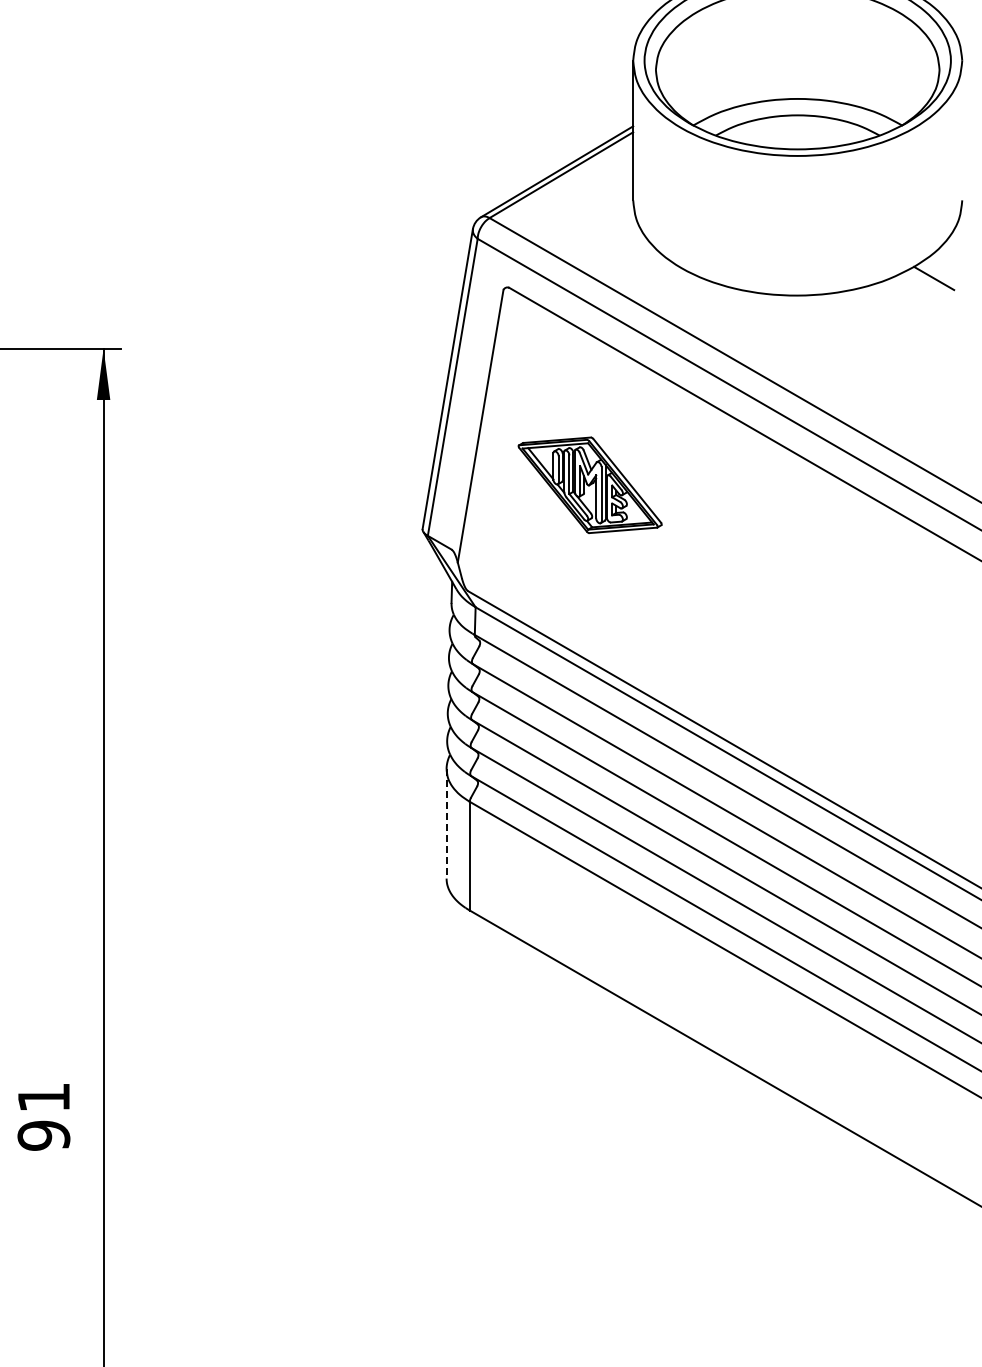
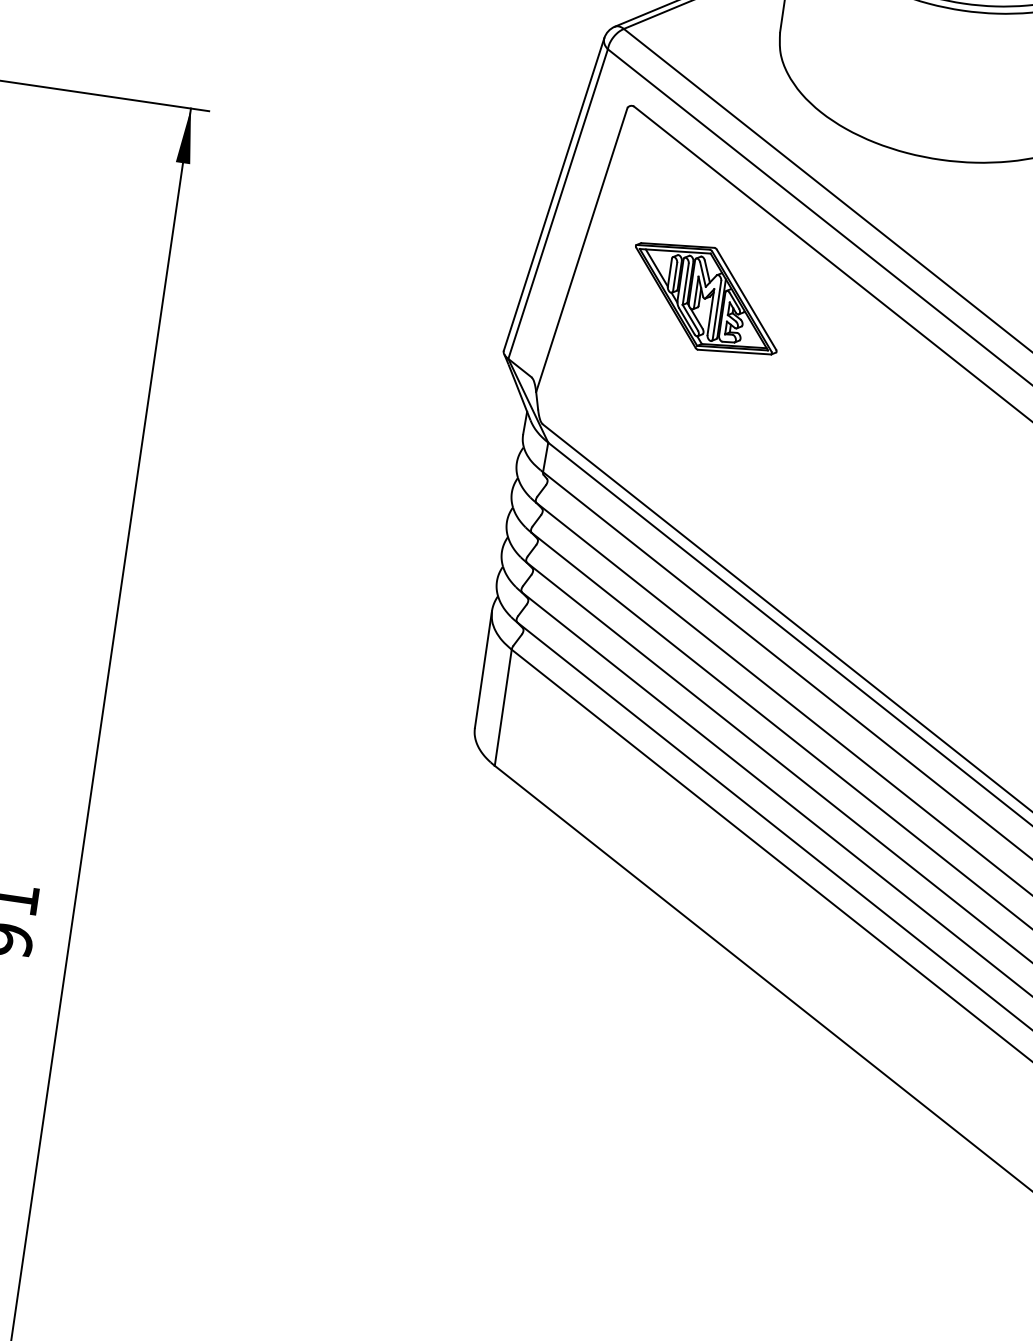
part: (589, 484) -> (705, 297), moved
line: (446, 823) -> (483, 669), dashed -> solid

